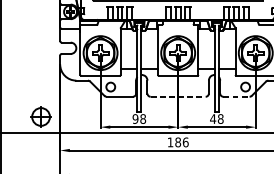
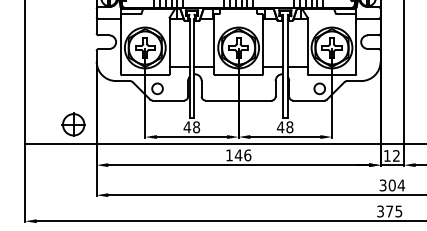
line: (178, 96) -> (239, 100), dashed -> solid
line: (236, 96) -> (308, 100), dashed -> solid
text: (135, 119) -> (187, 127), 98 -> 48
text: (178, 142) -> (238, 155), 186 -> 146

